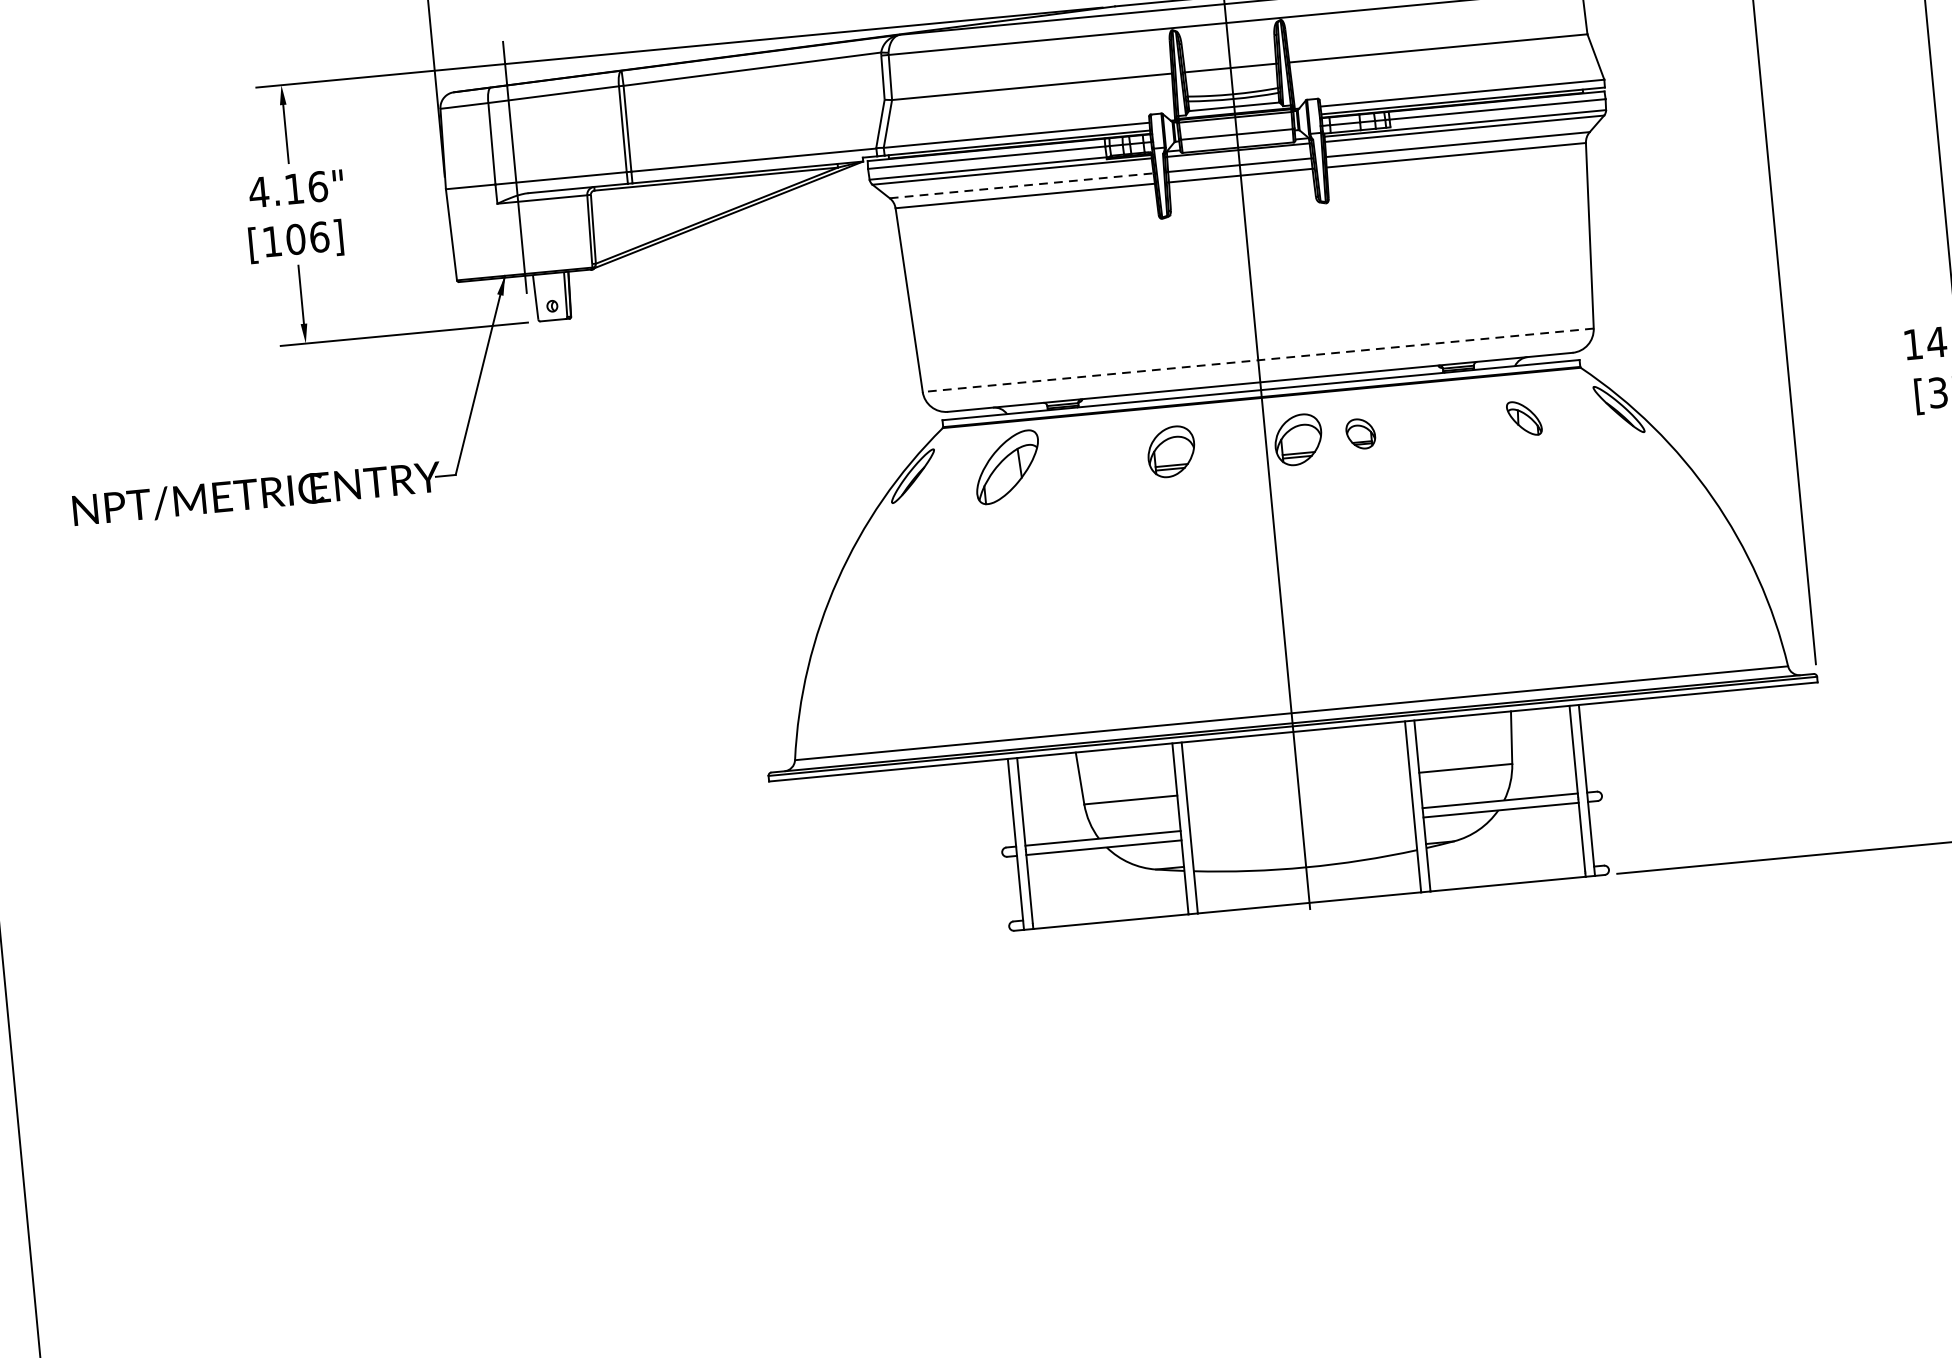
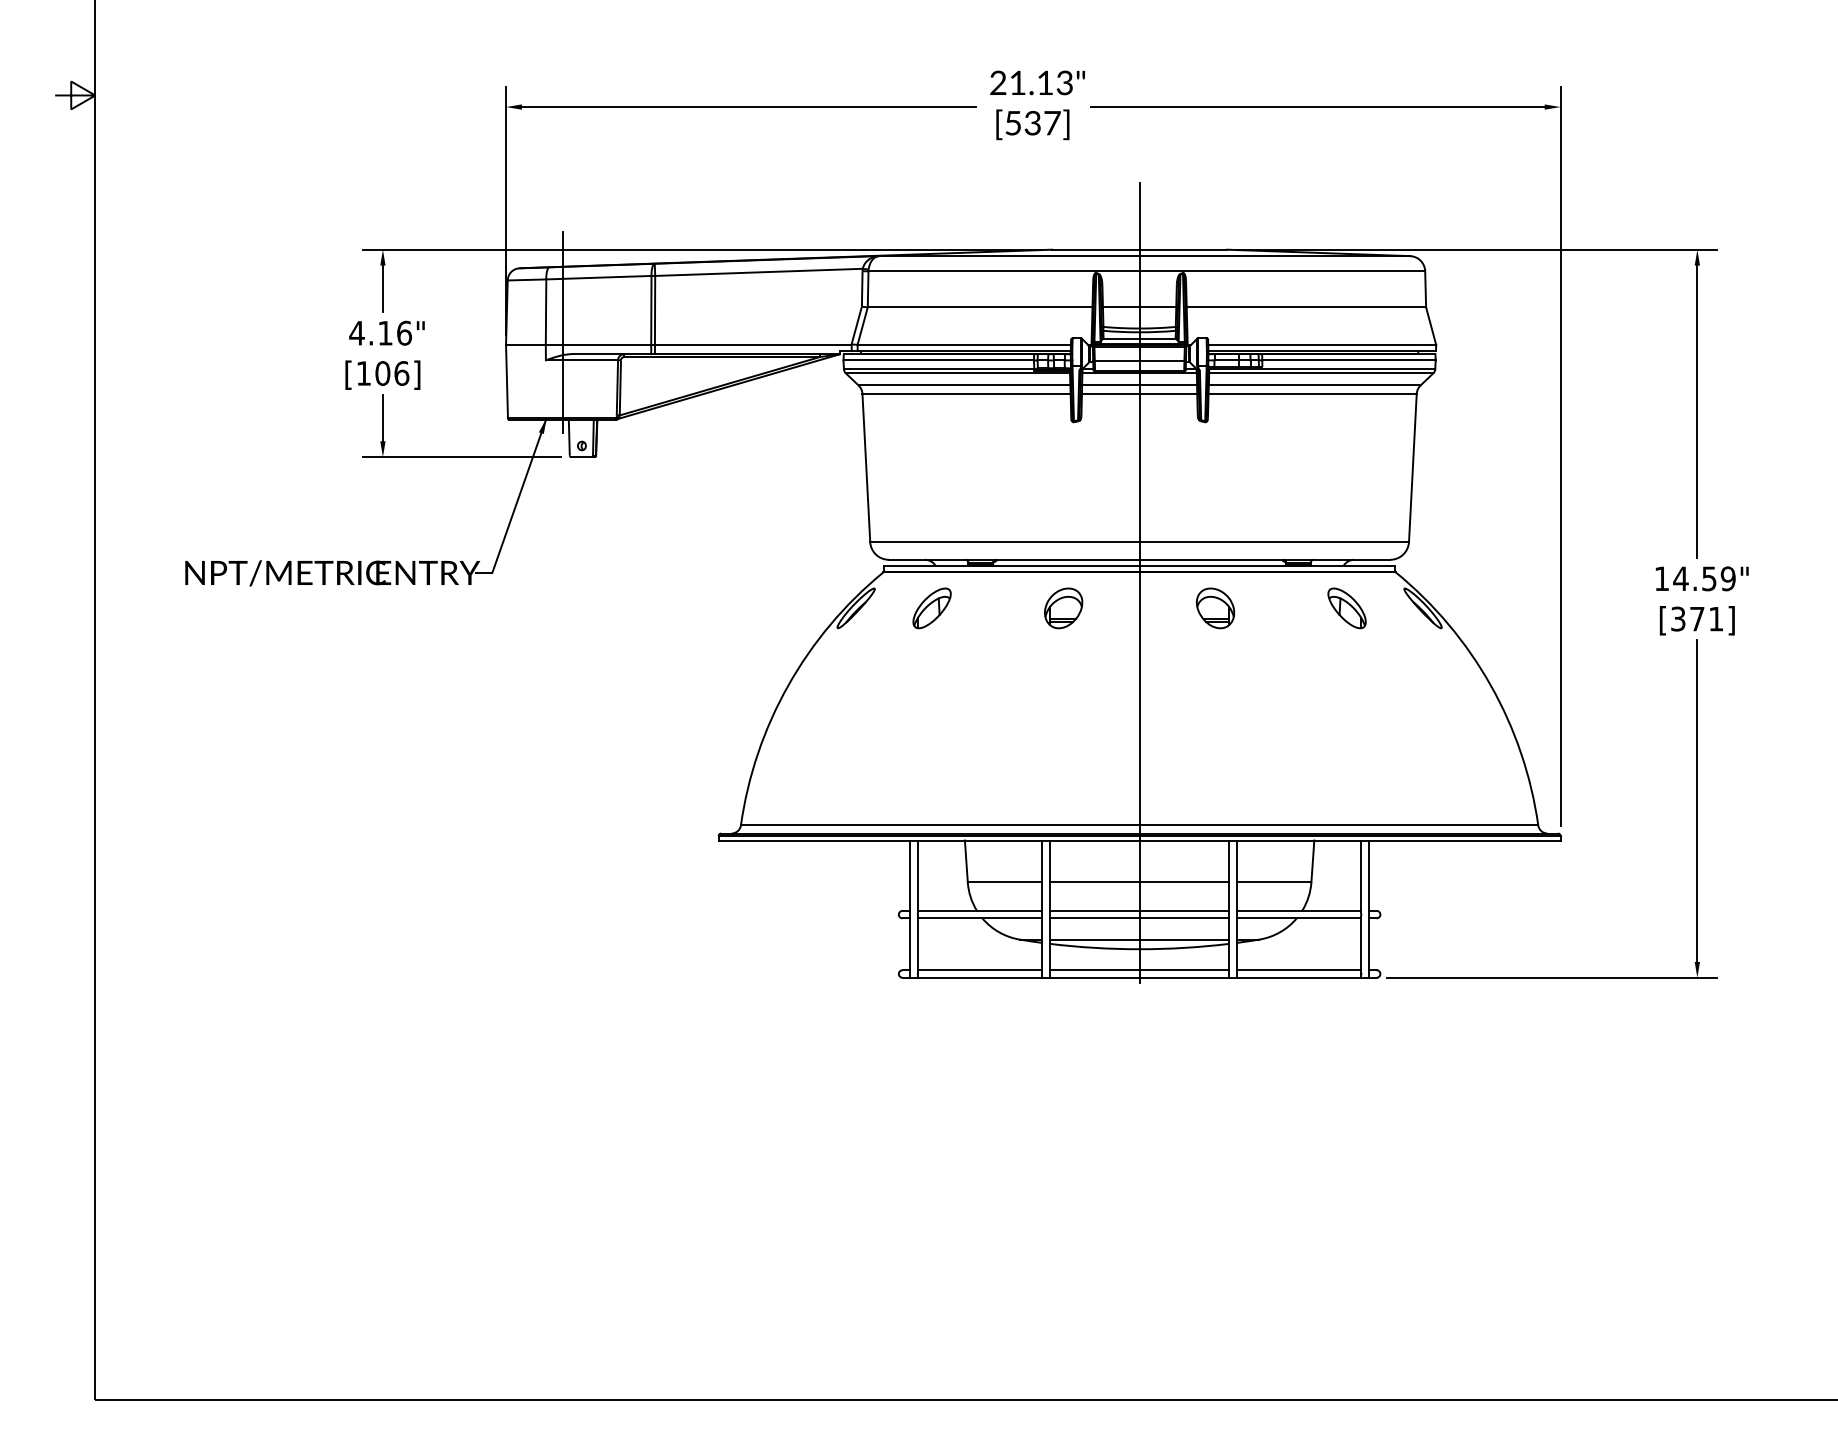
line: (1021, 185) -> (964, 385), dashed -> solid
line: (1258, 360) -> (1139, 542), dashed -> solid
part: (1523, 418) -> (1346, 608), size x1.43
part: (1360, 434) -> (1215, 608), size x1.67
part: (1298, 439) -> (1165, 608), removed
part: (1006, 467) -> (931, 608), size x0.71
line: (1298, 784) -> (1139, 882), added
line: (1301, 819) -> (1139, 910), added
line: (1302, 829) -> (1139, 918), added
line: (1304, 855) -> (1139, 939), added
line: (1506, 875) -> (1298, 970), added
line: (1308, 893) -> (1139, 970), added
line: (1109, 912) -> (979, 970), added

